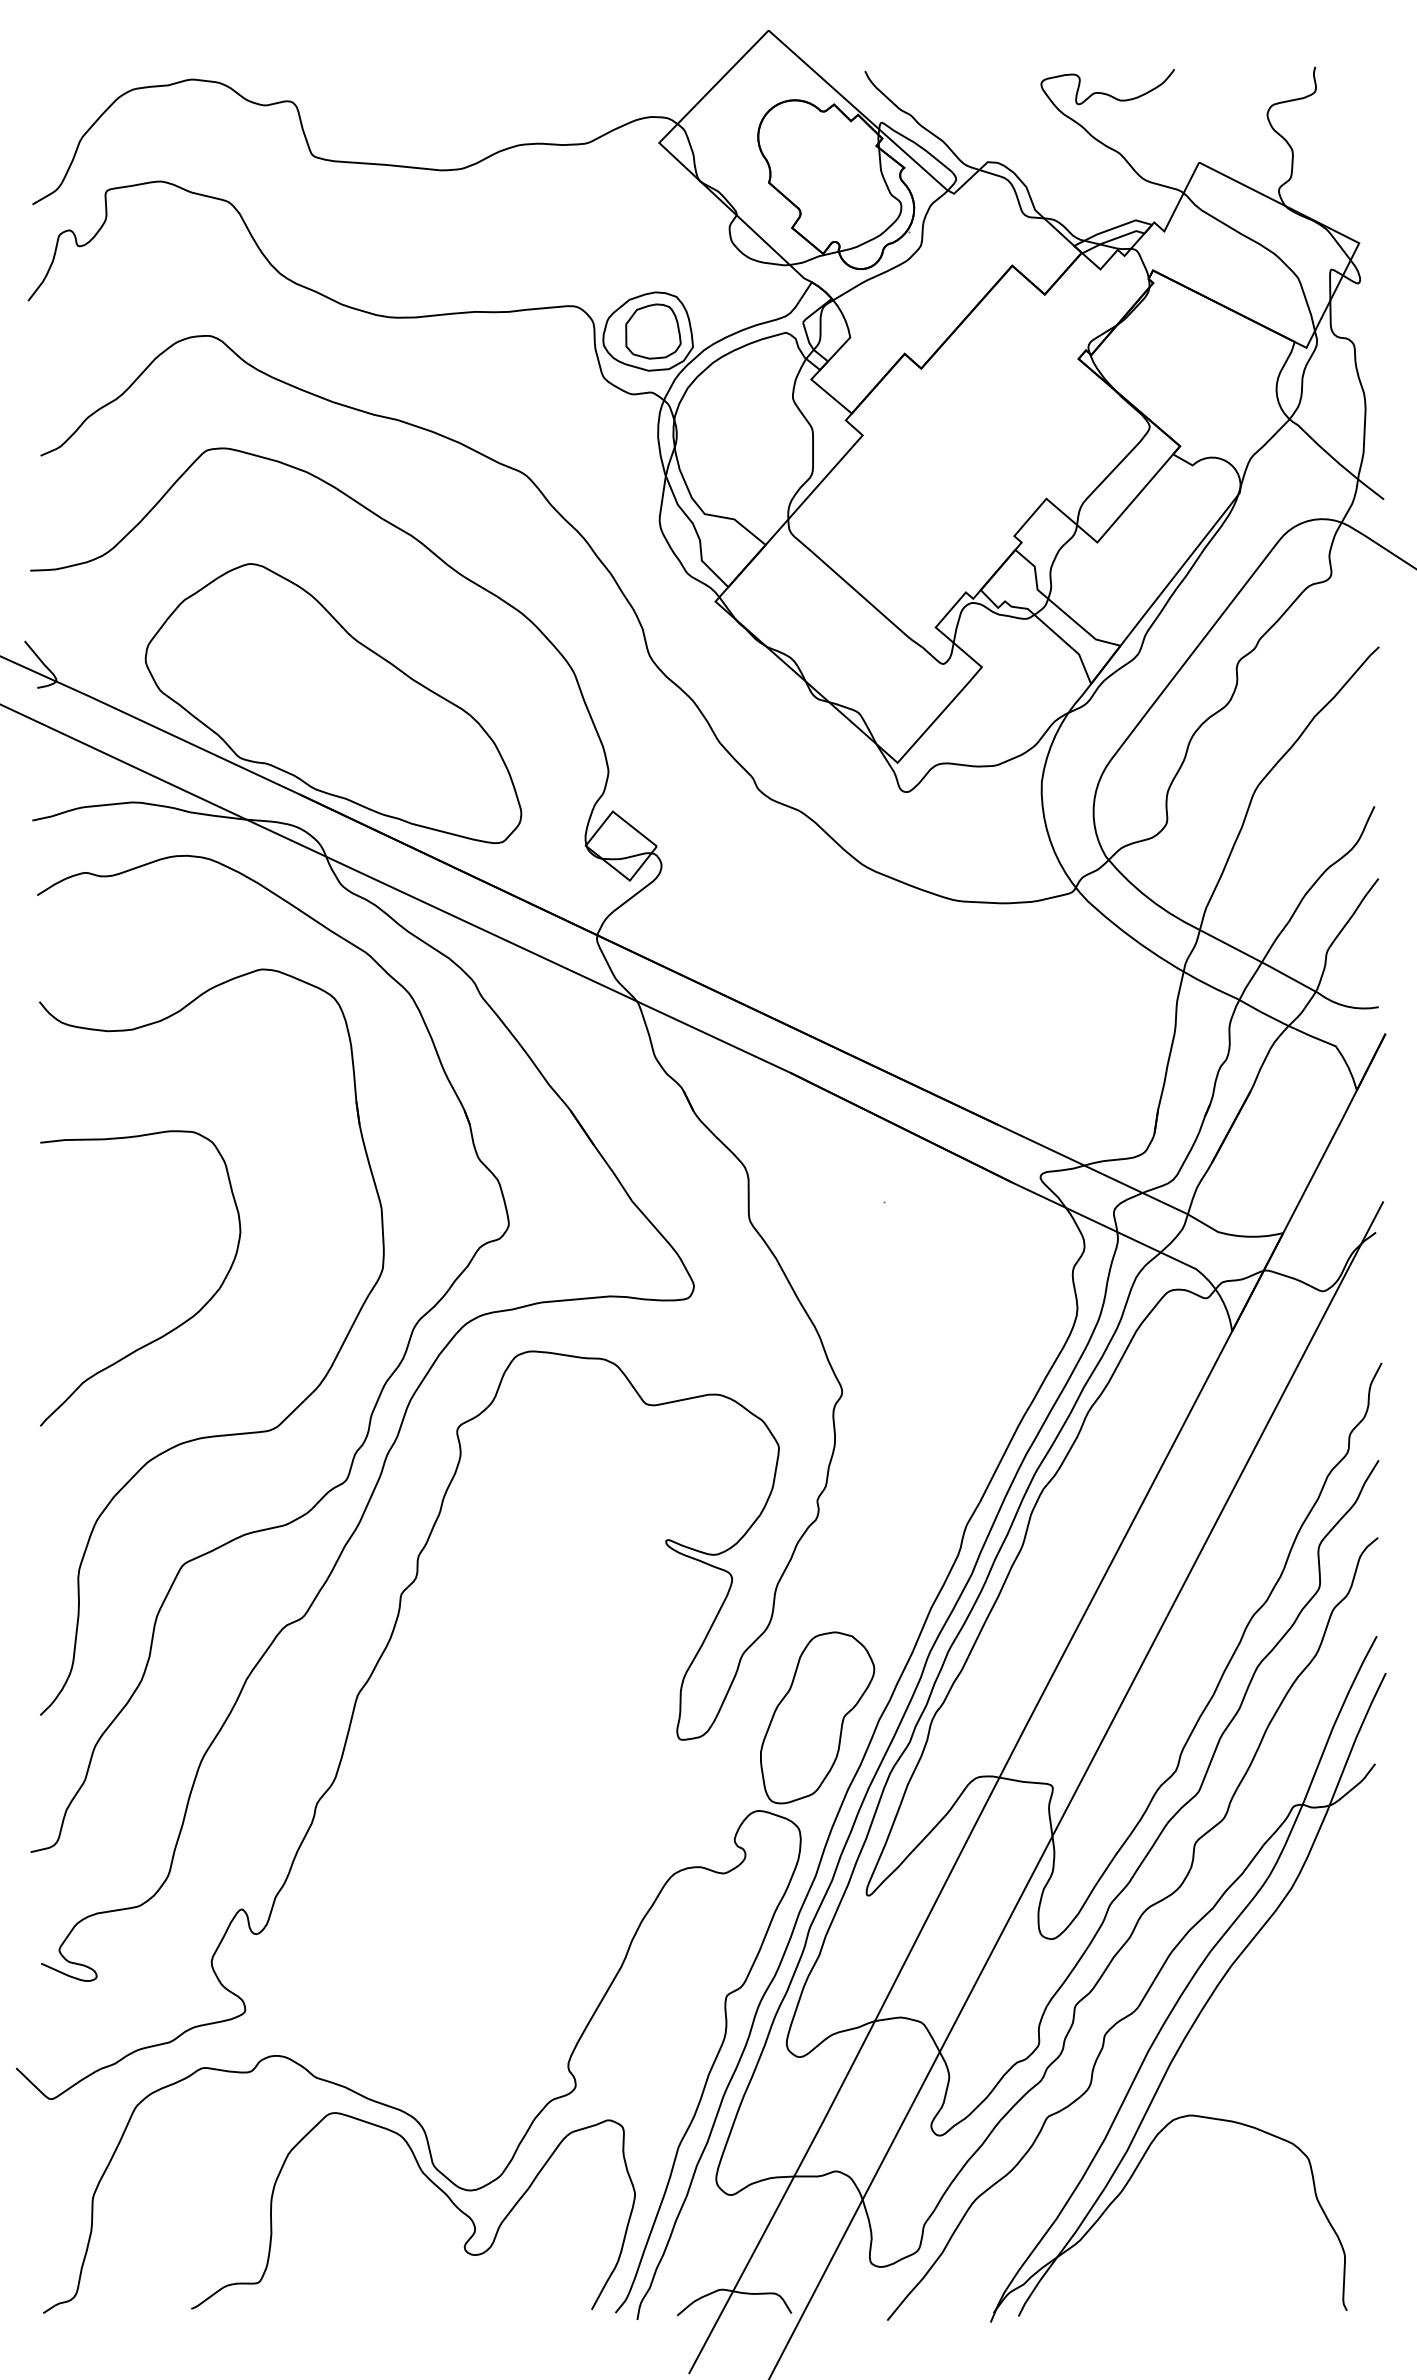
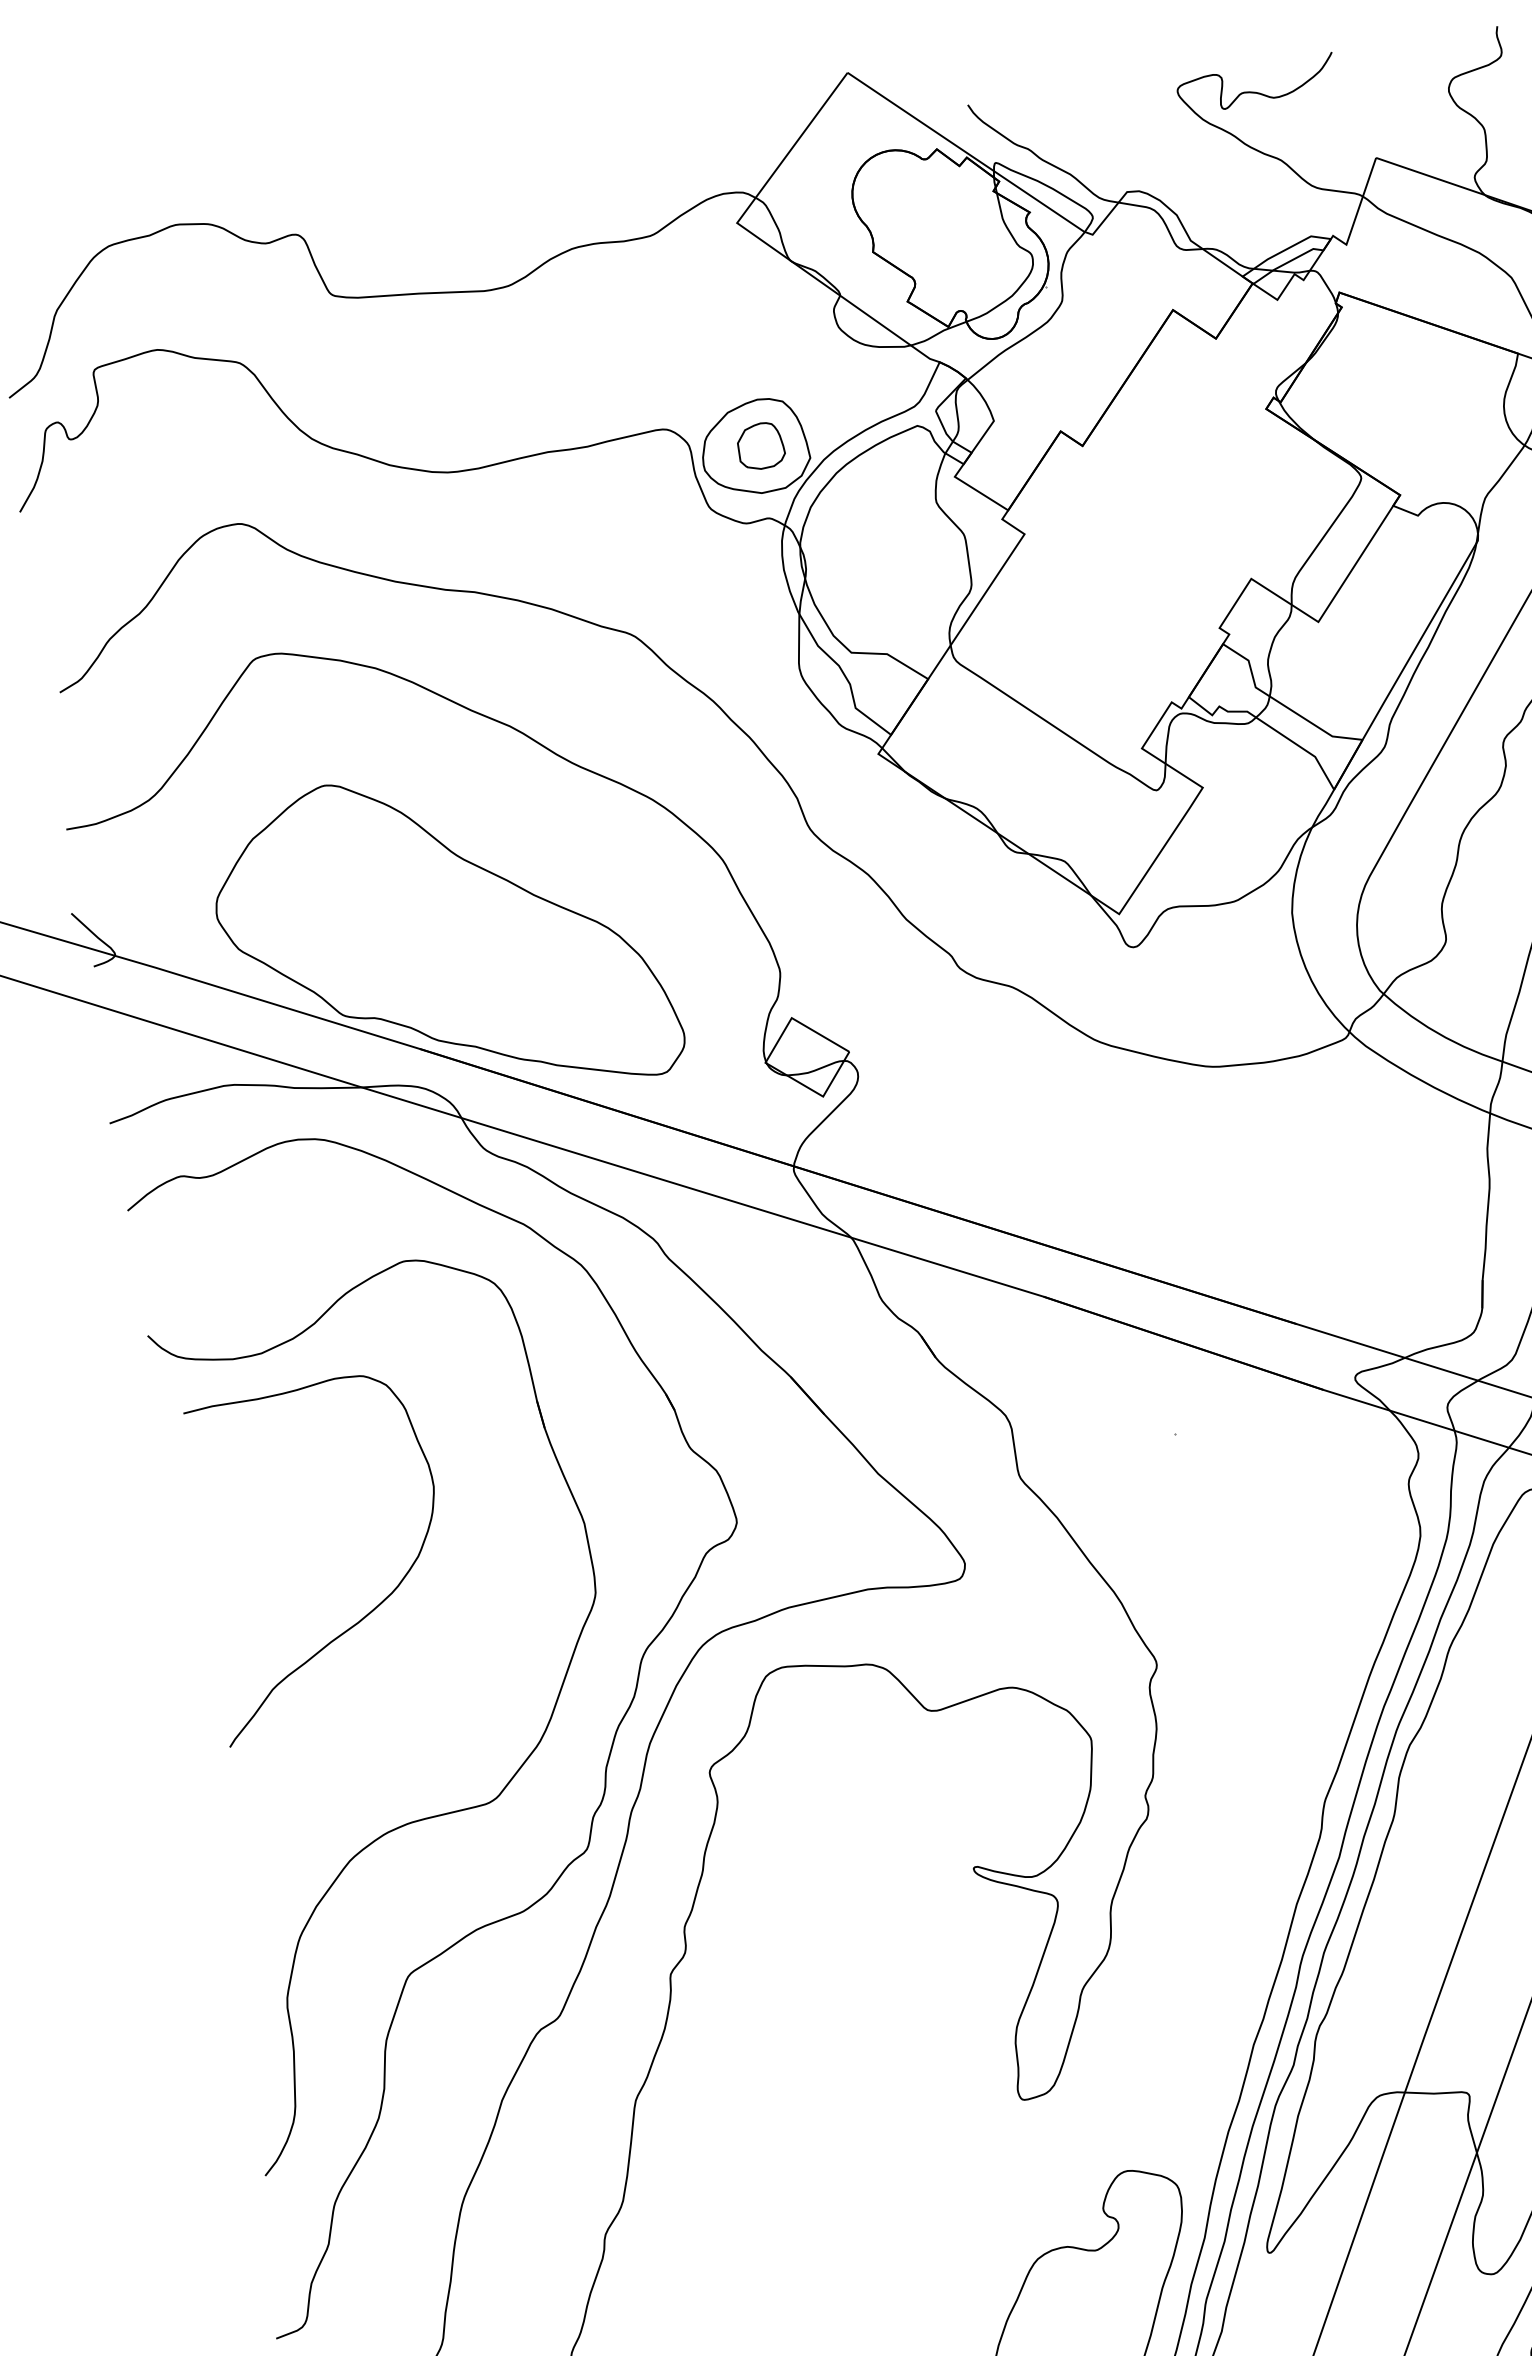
part: (653, 331) -> (761, 446), size x0.7
curve: (173, 1328) -> (370, 1610), moved
part: (817, 1717) -> (1180, 2051), removed

